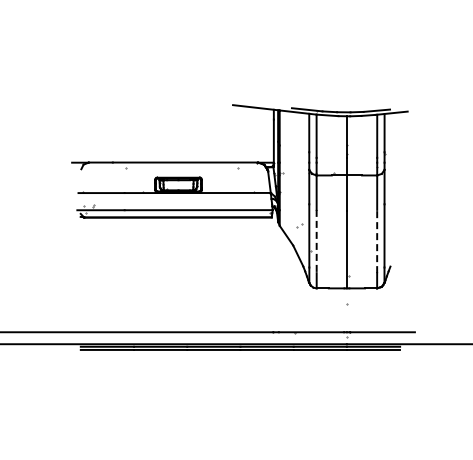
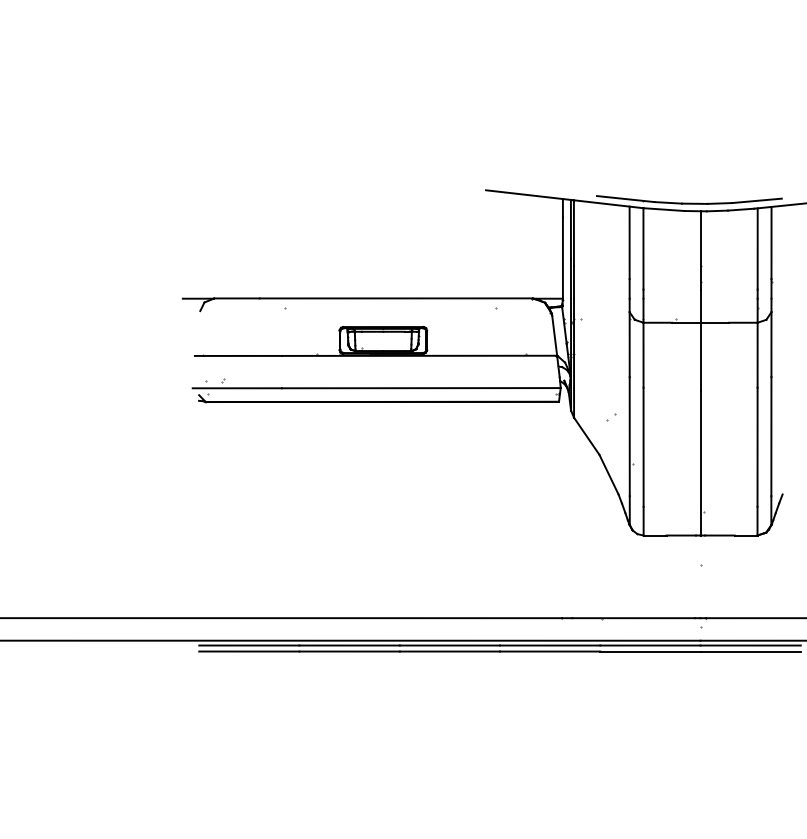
line: (316, 241) -> (643, 447), dashed -> solid
line: (377, 241) -> (758, 447), dashed -> solid

